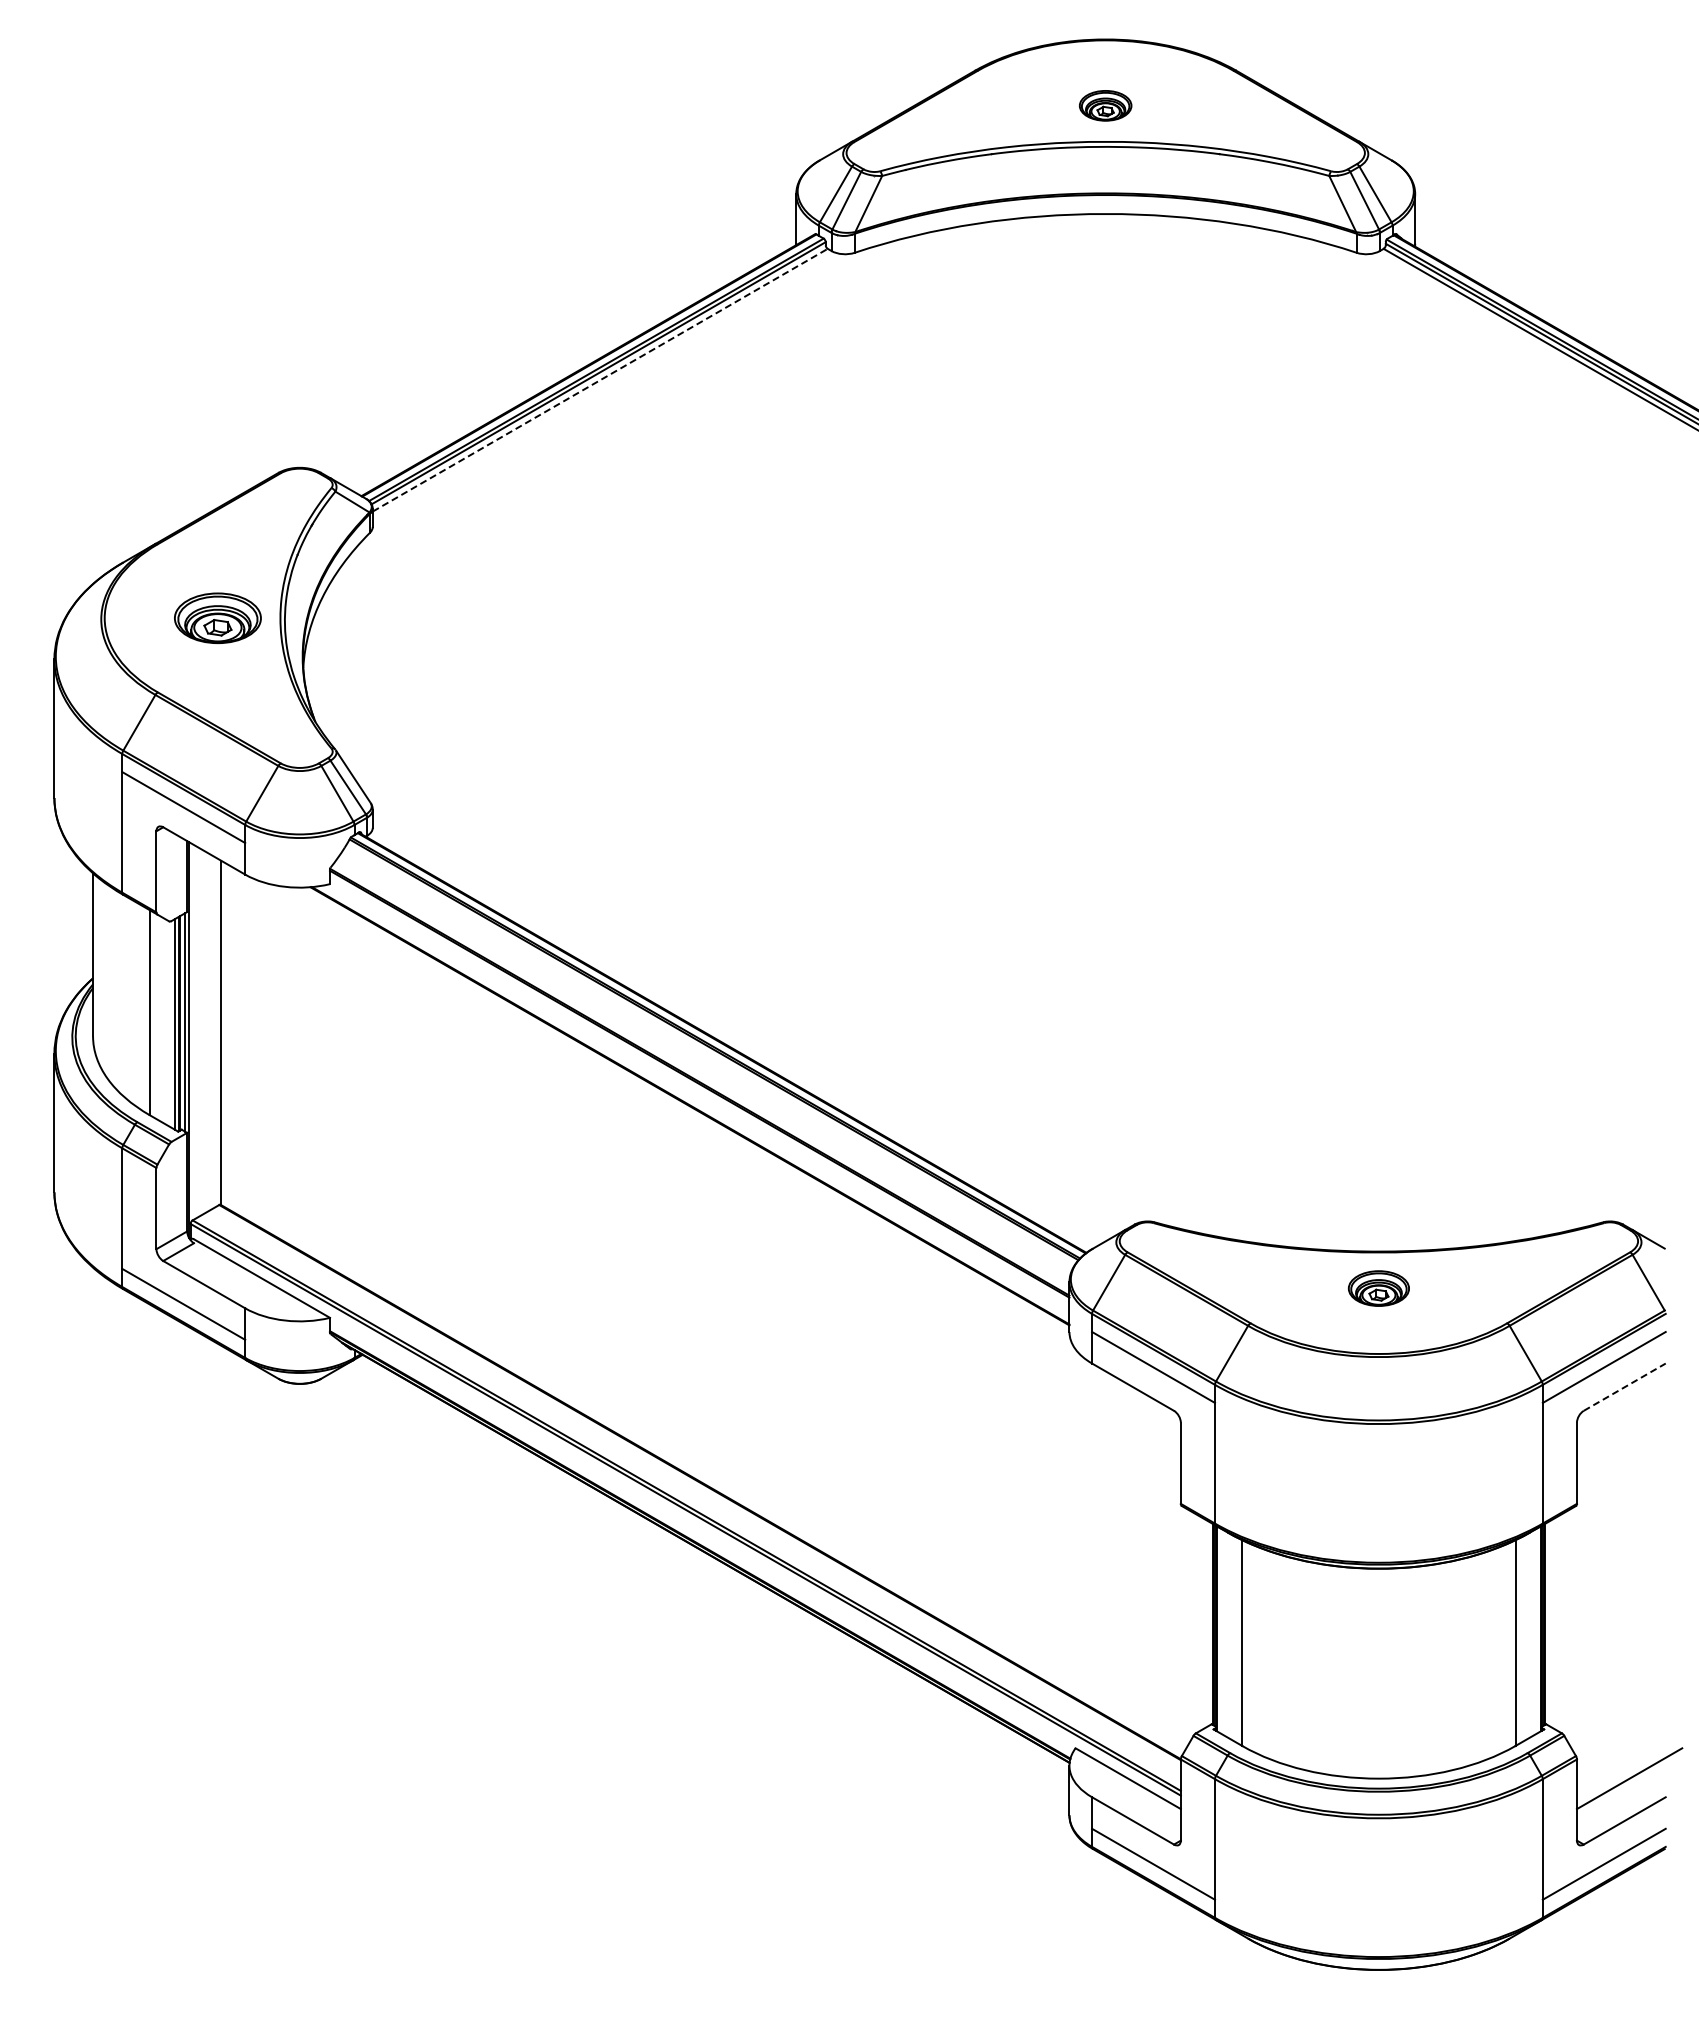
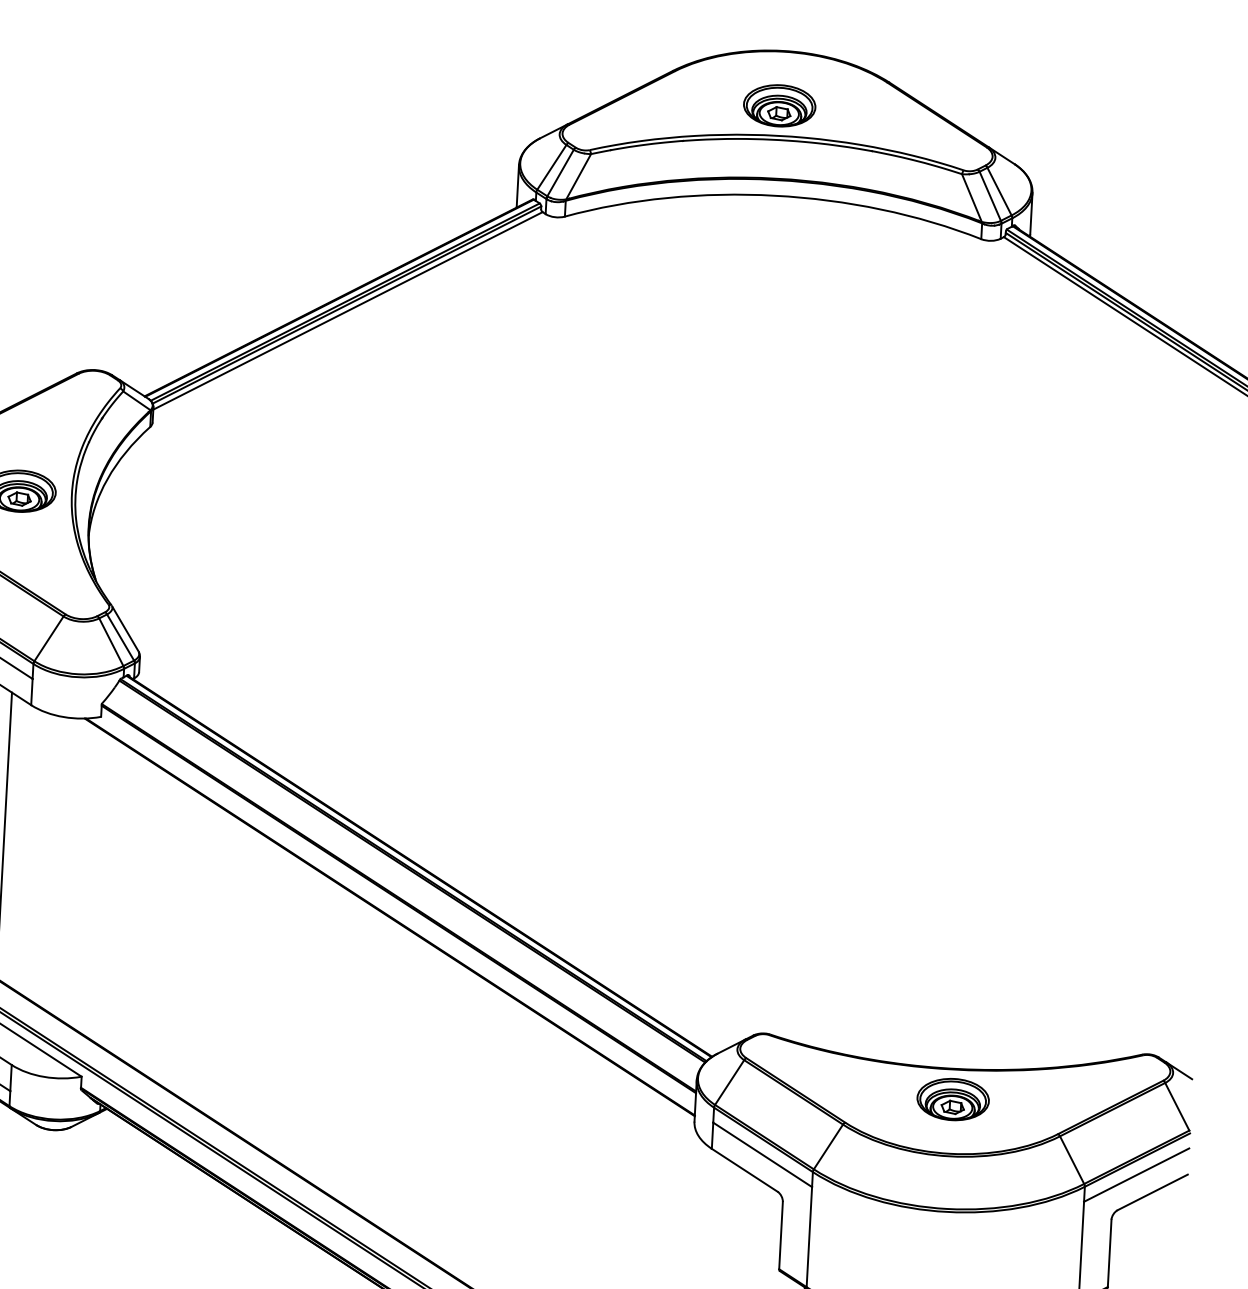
part: (1105, 105) -> (779, 105), size x1.67
line: (600, 380) -> (348, 311), dashed -> solid
part: (1378, 1288) -> (952, 1099), size x1.43
line: (1625, 1386) -> (1153, 1191), dashed -> solid

